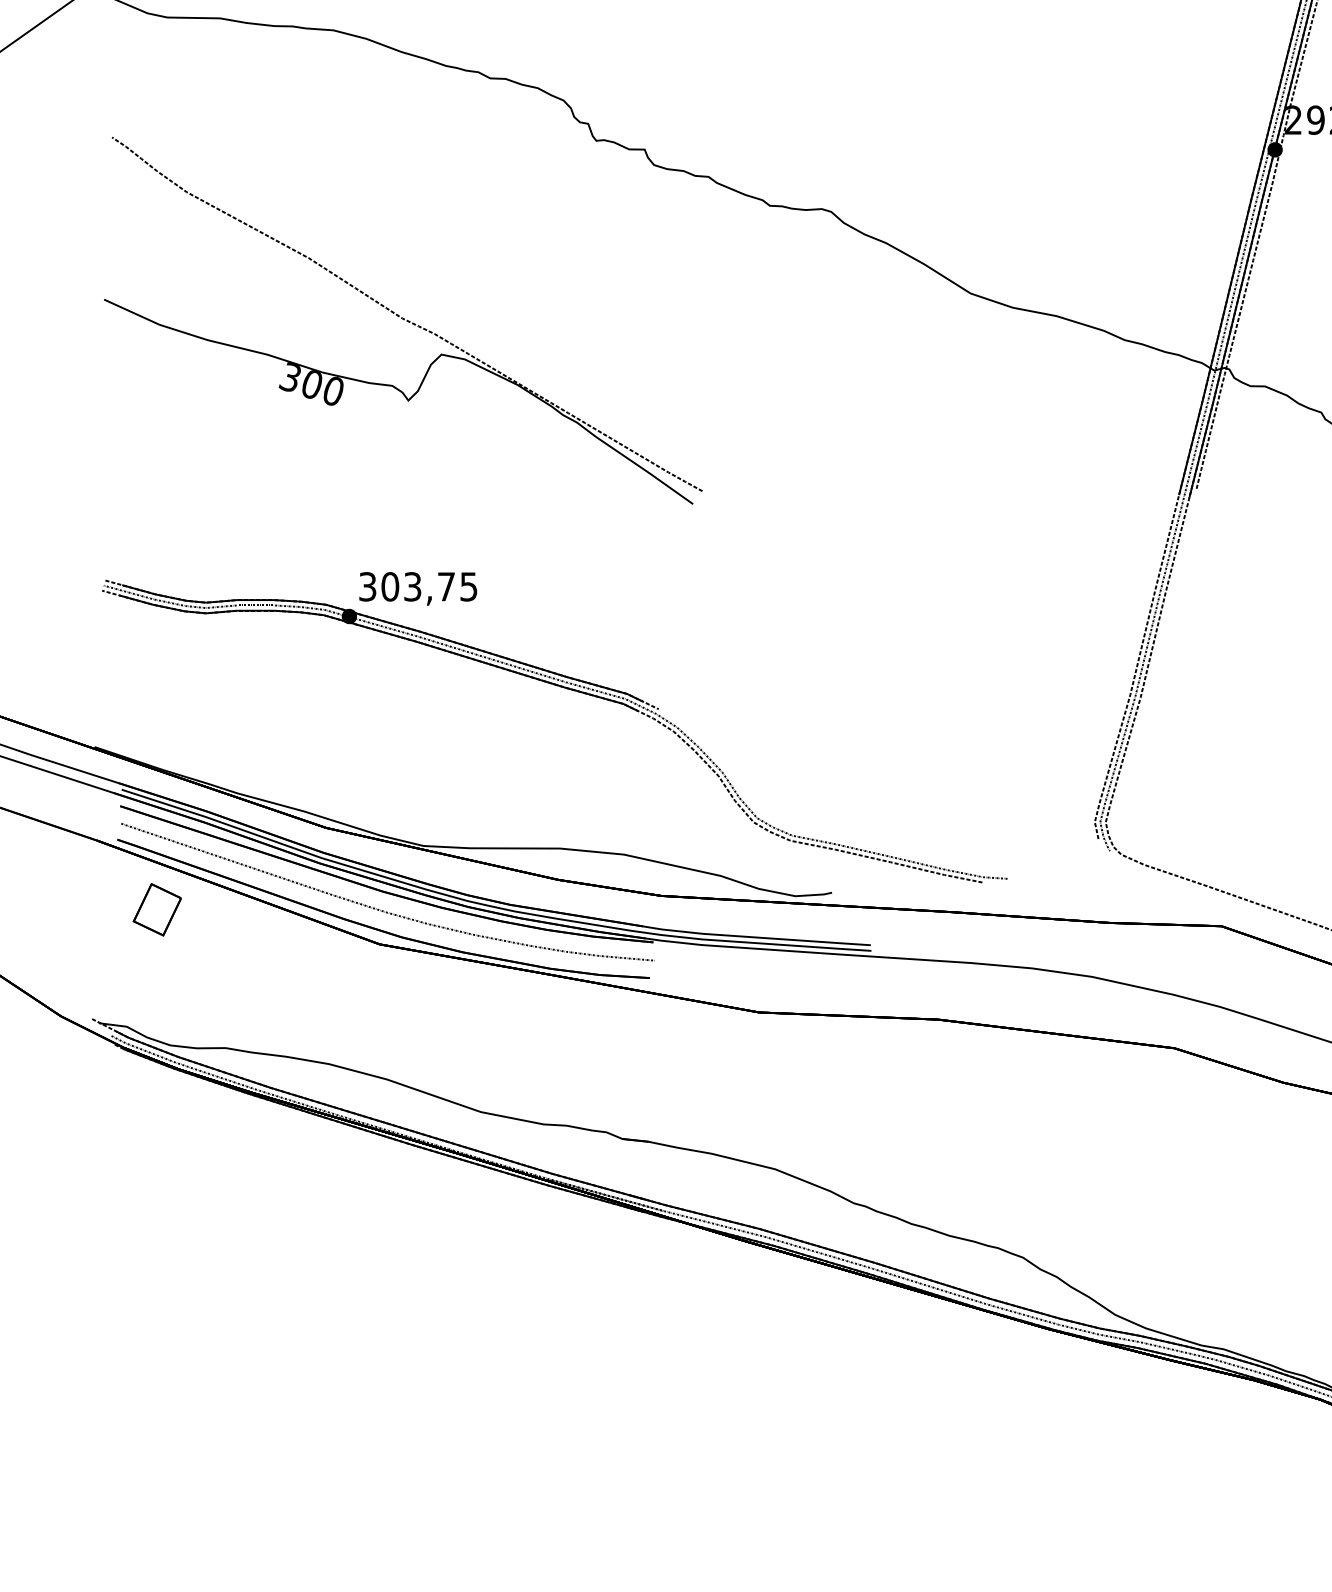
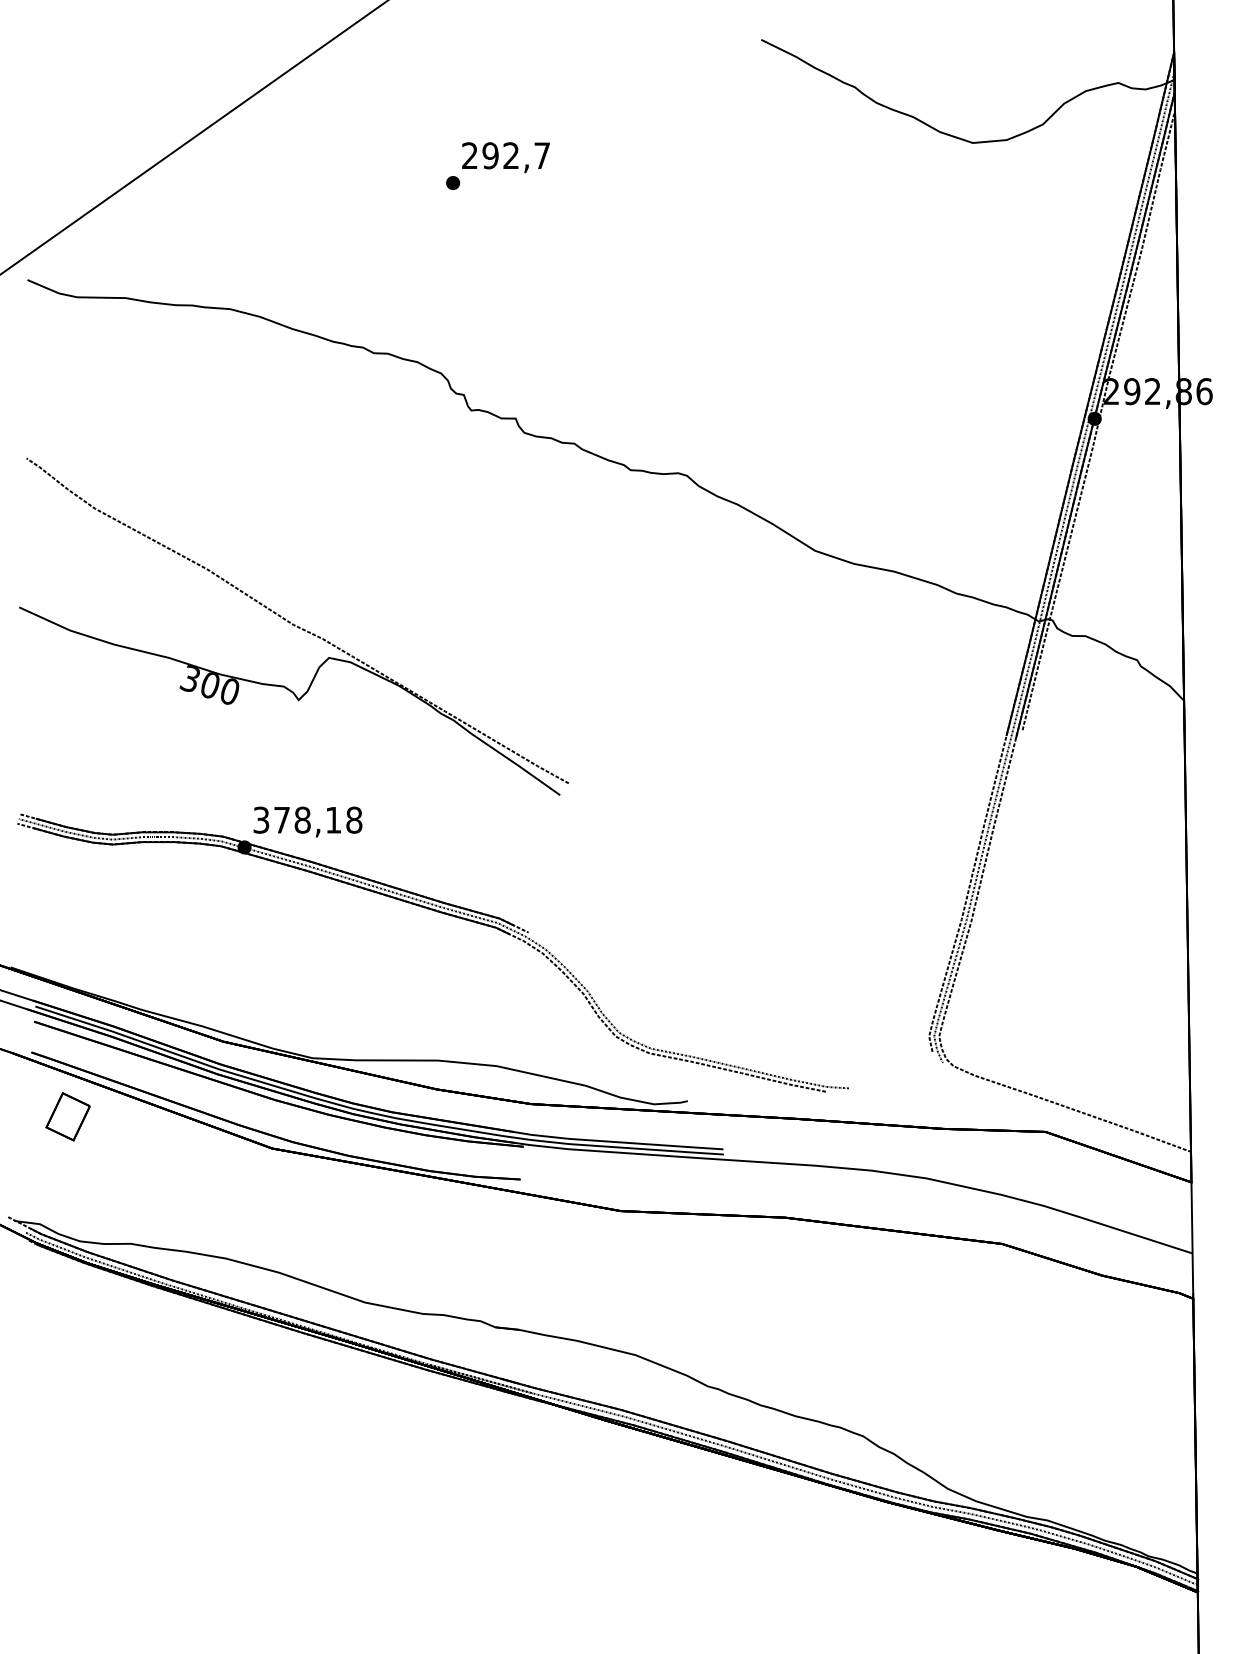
part: (402, 320) -> (293, 626), moved
text: (429, 586) -> (318, 819), 303,75 -> 378,18
curve: (380, 909) -> (273, 1116), removed

